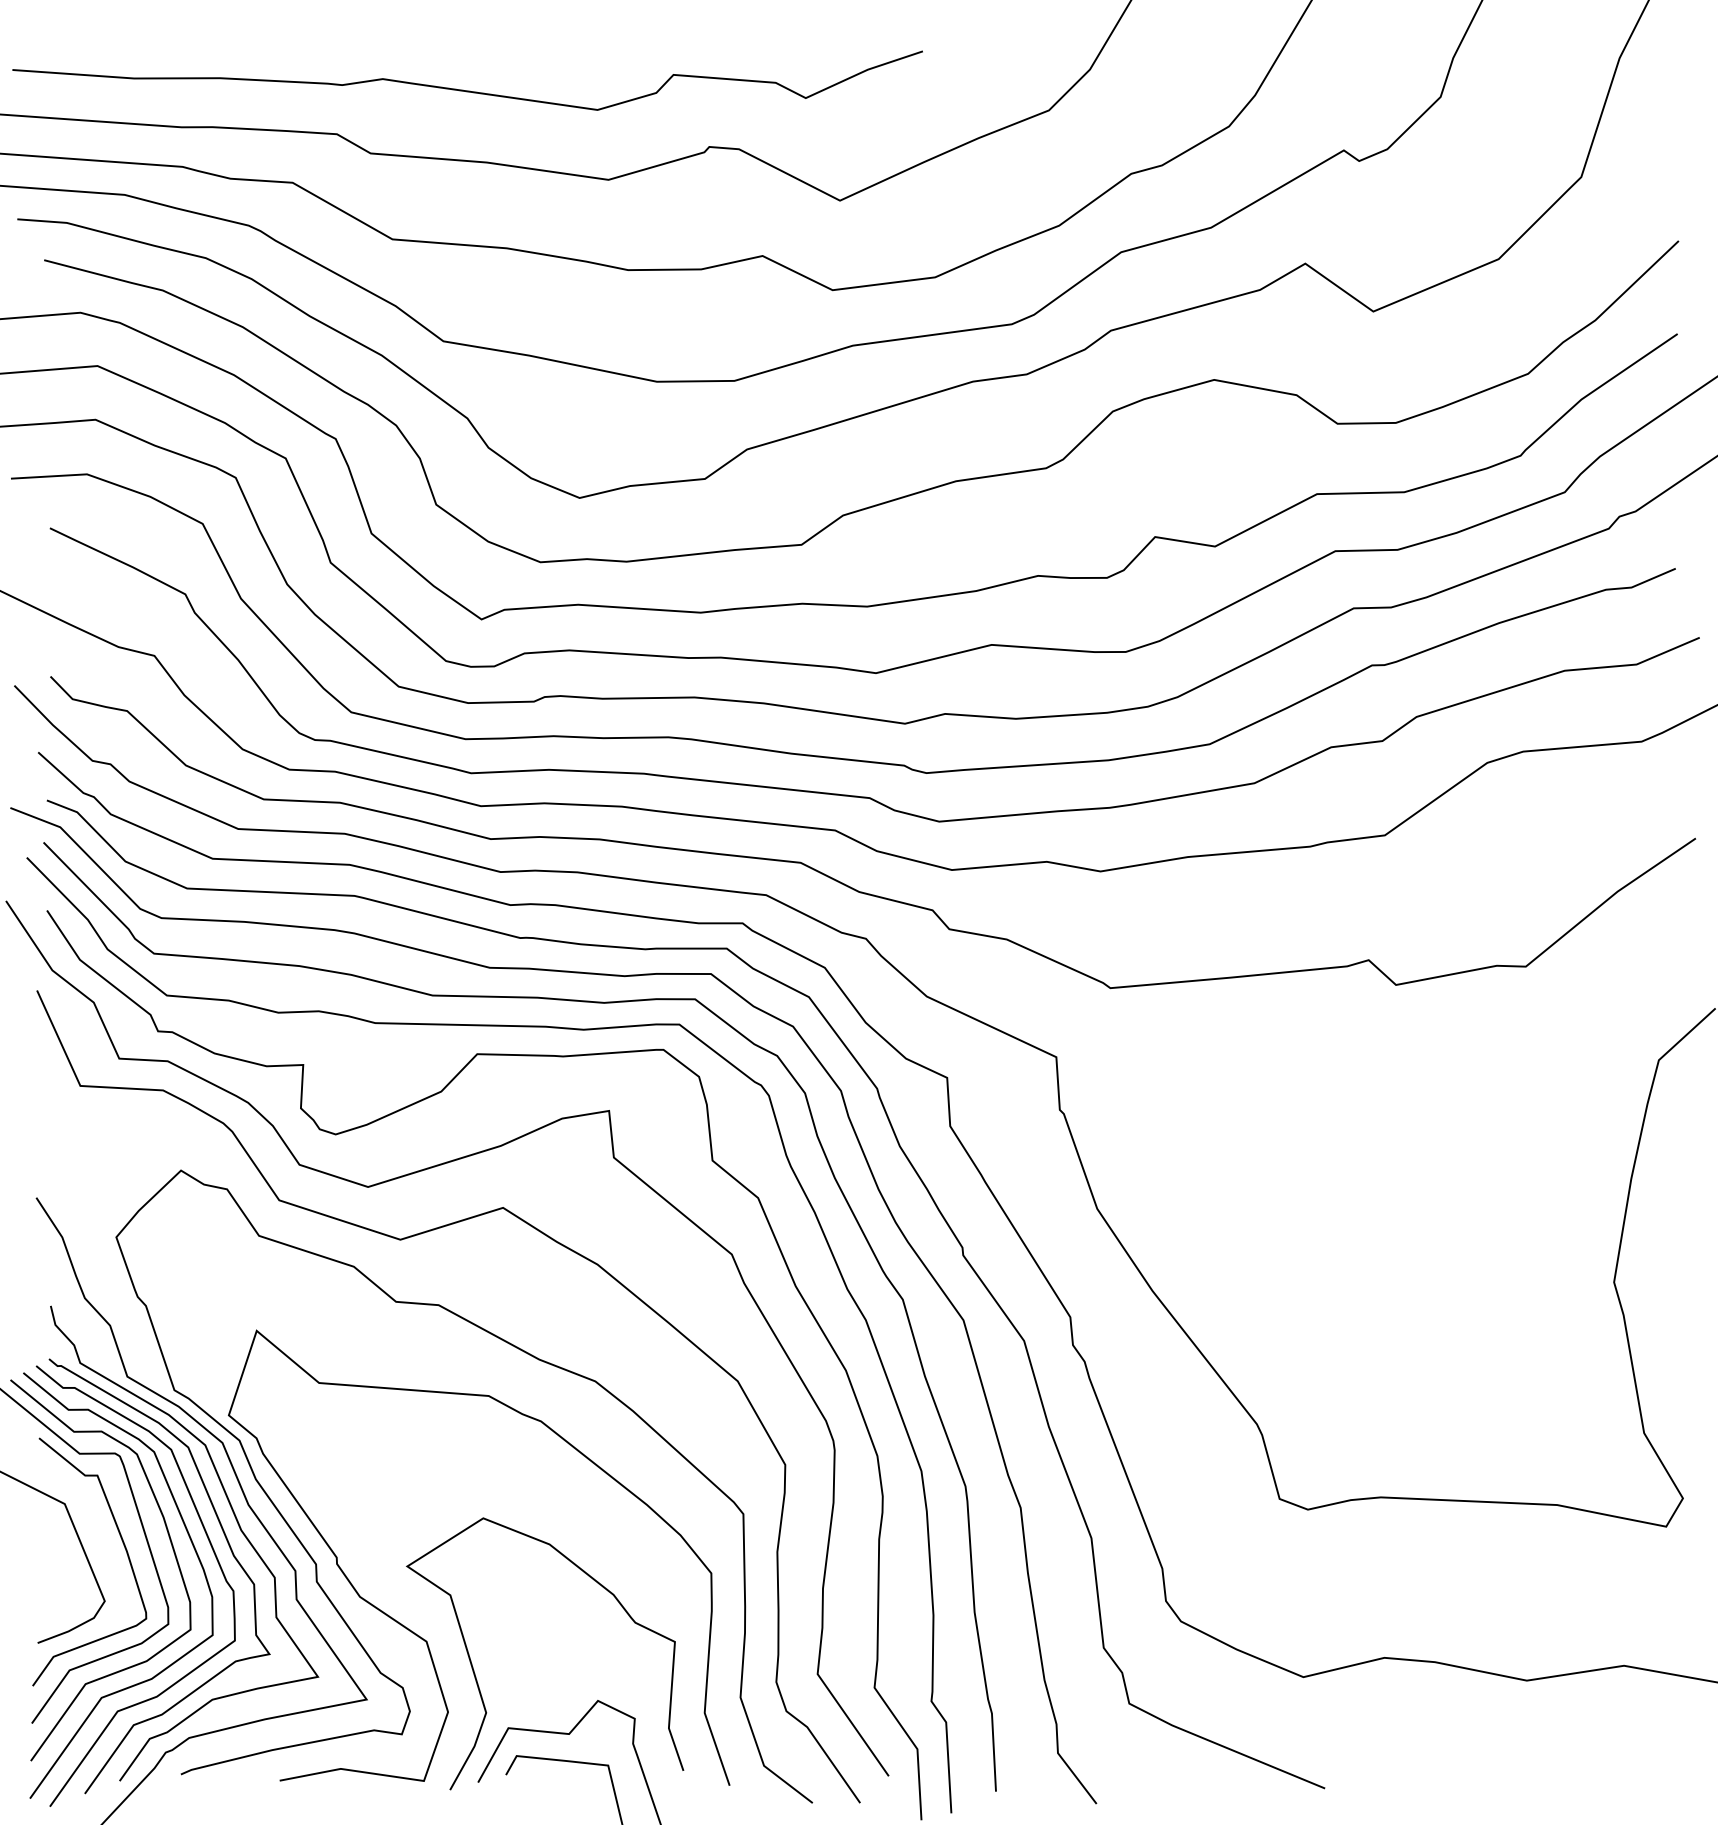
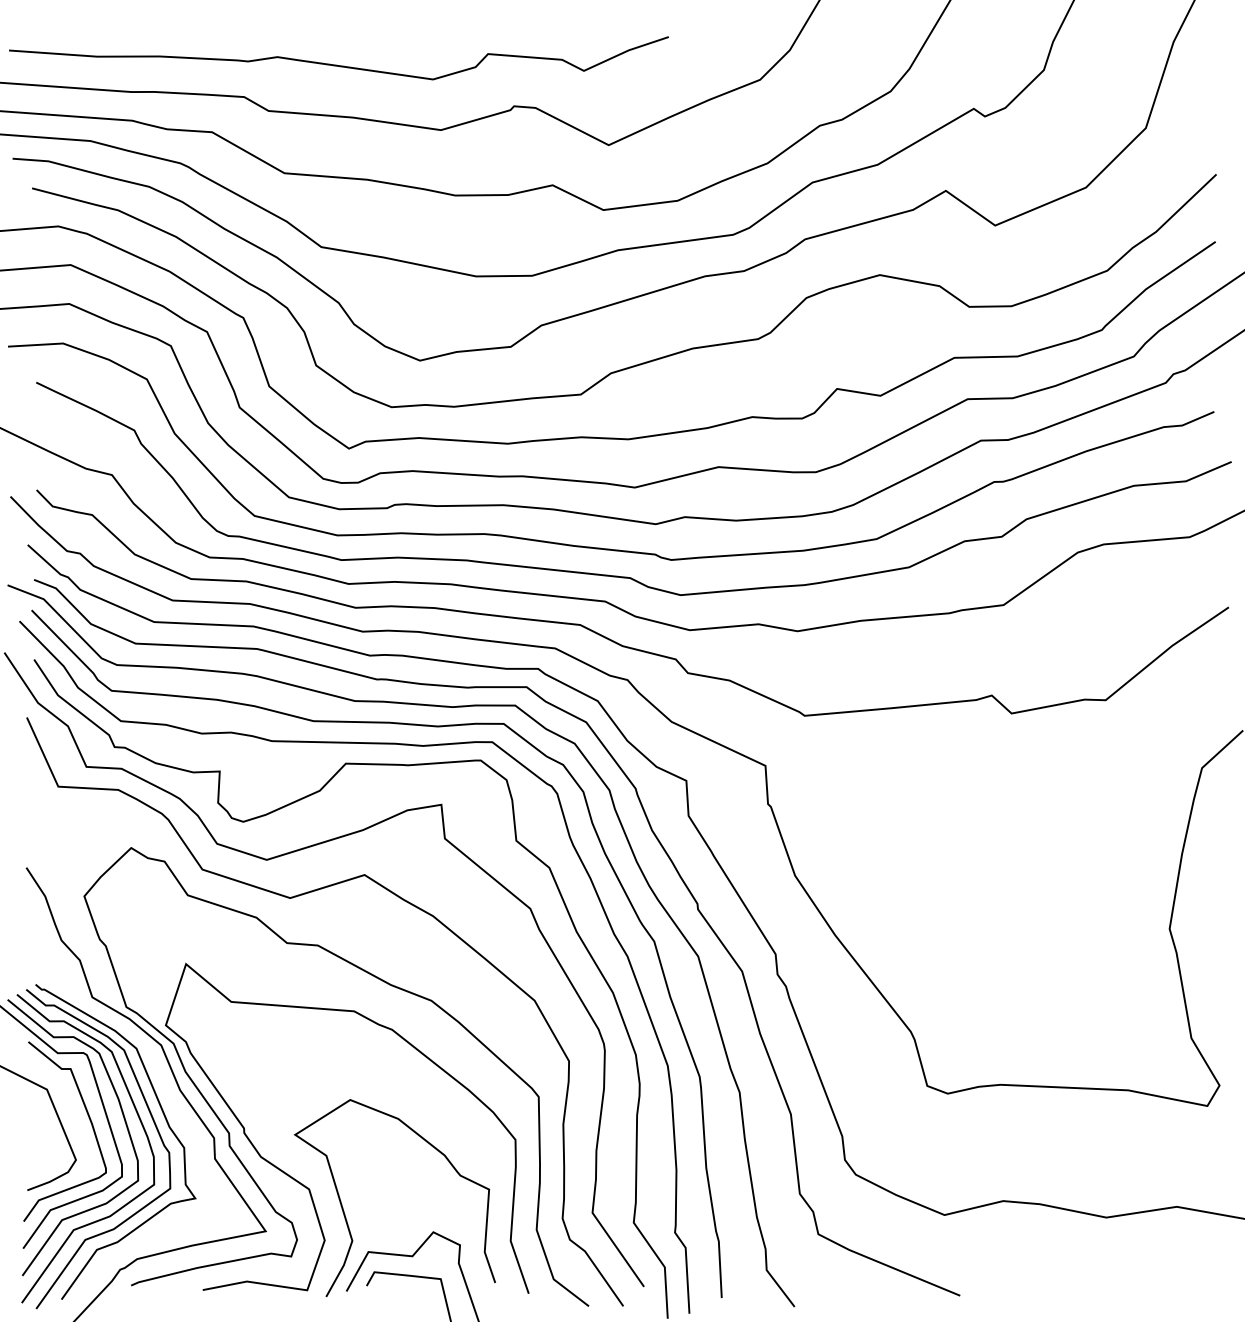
curve: (237, 1524) -> (172, 1104), removed

